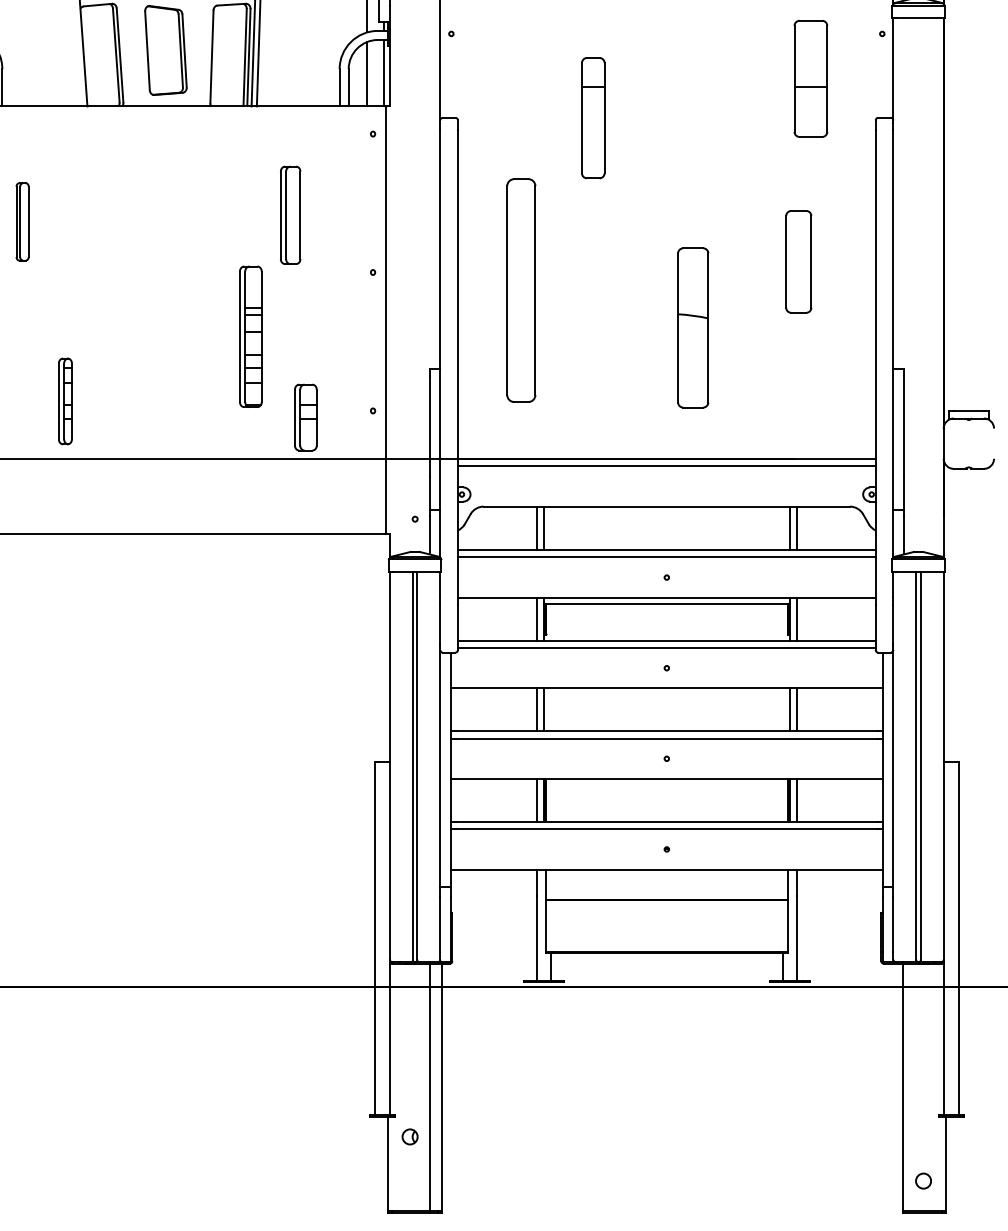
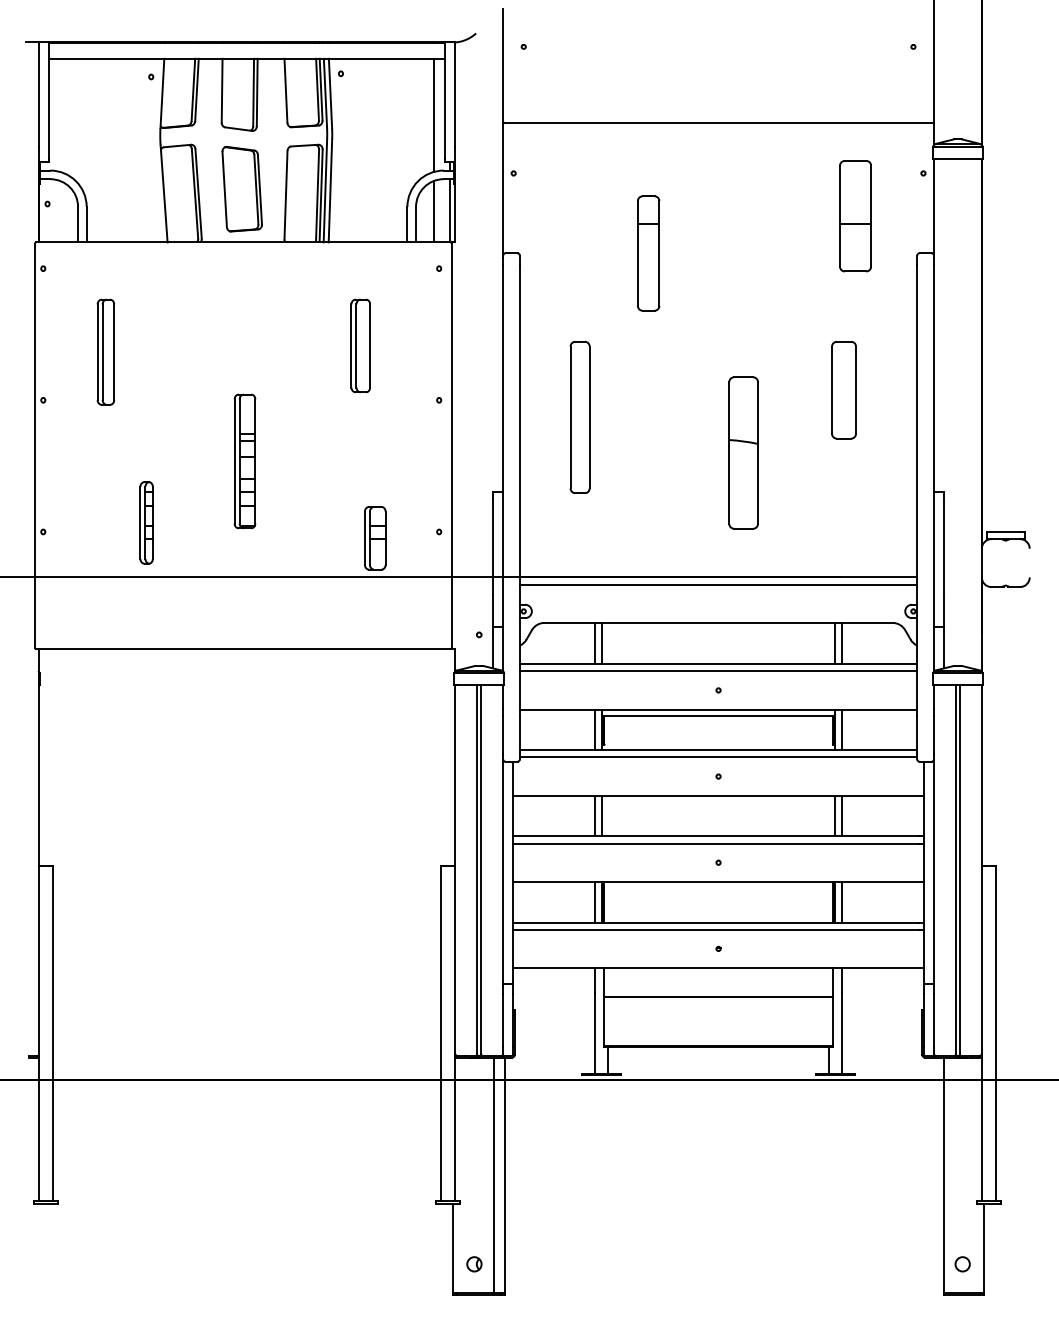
part: (22, 221) -> (105, 351), size x1.43
part: (520, 290) -> (579, 417), size x0.71
part: (250, 336) -> (244, 461), moved
part: (410, 1137) -> (474, 1264), moved

